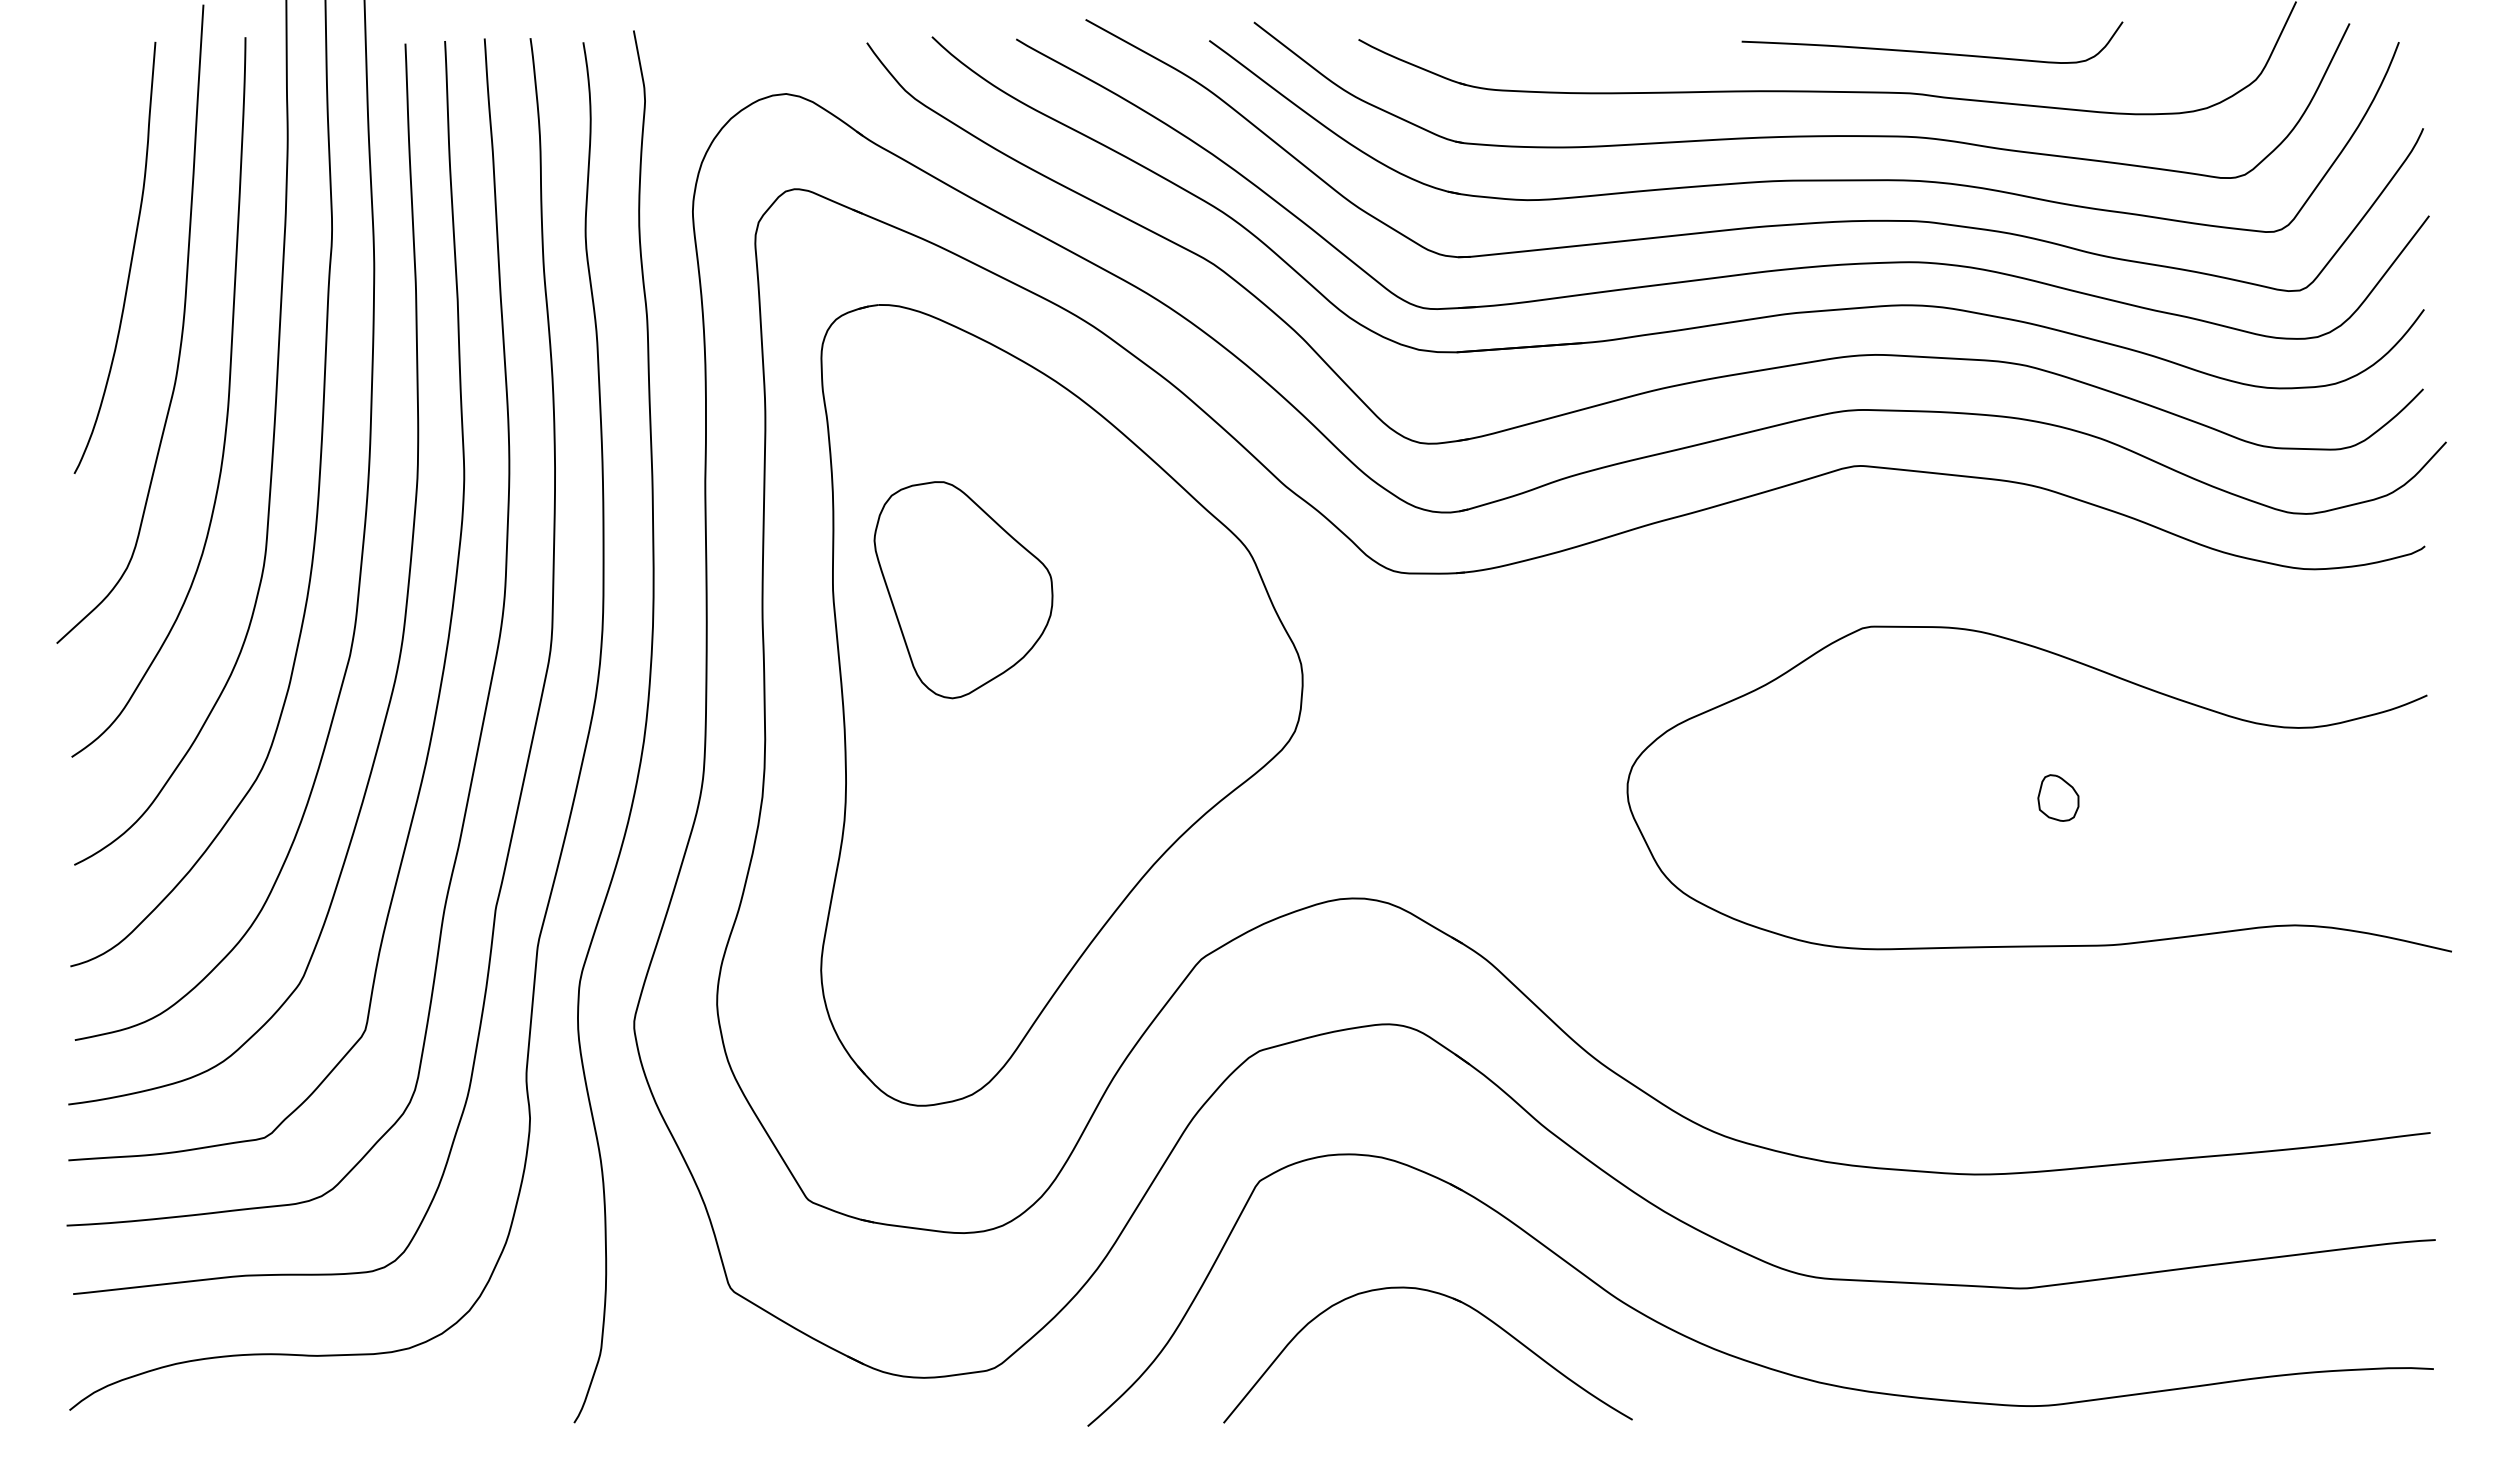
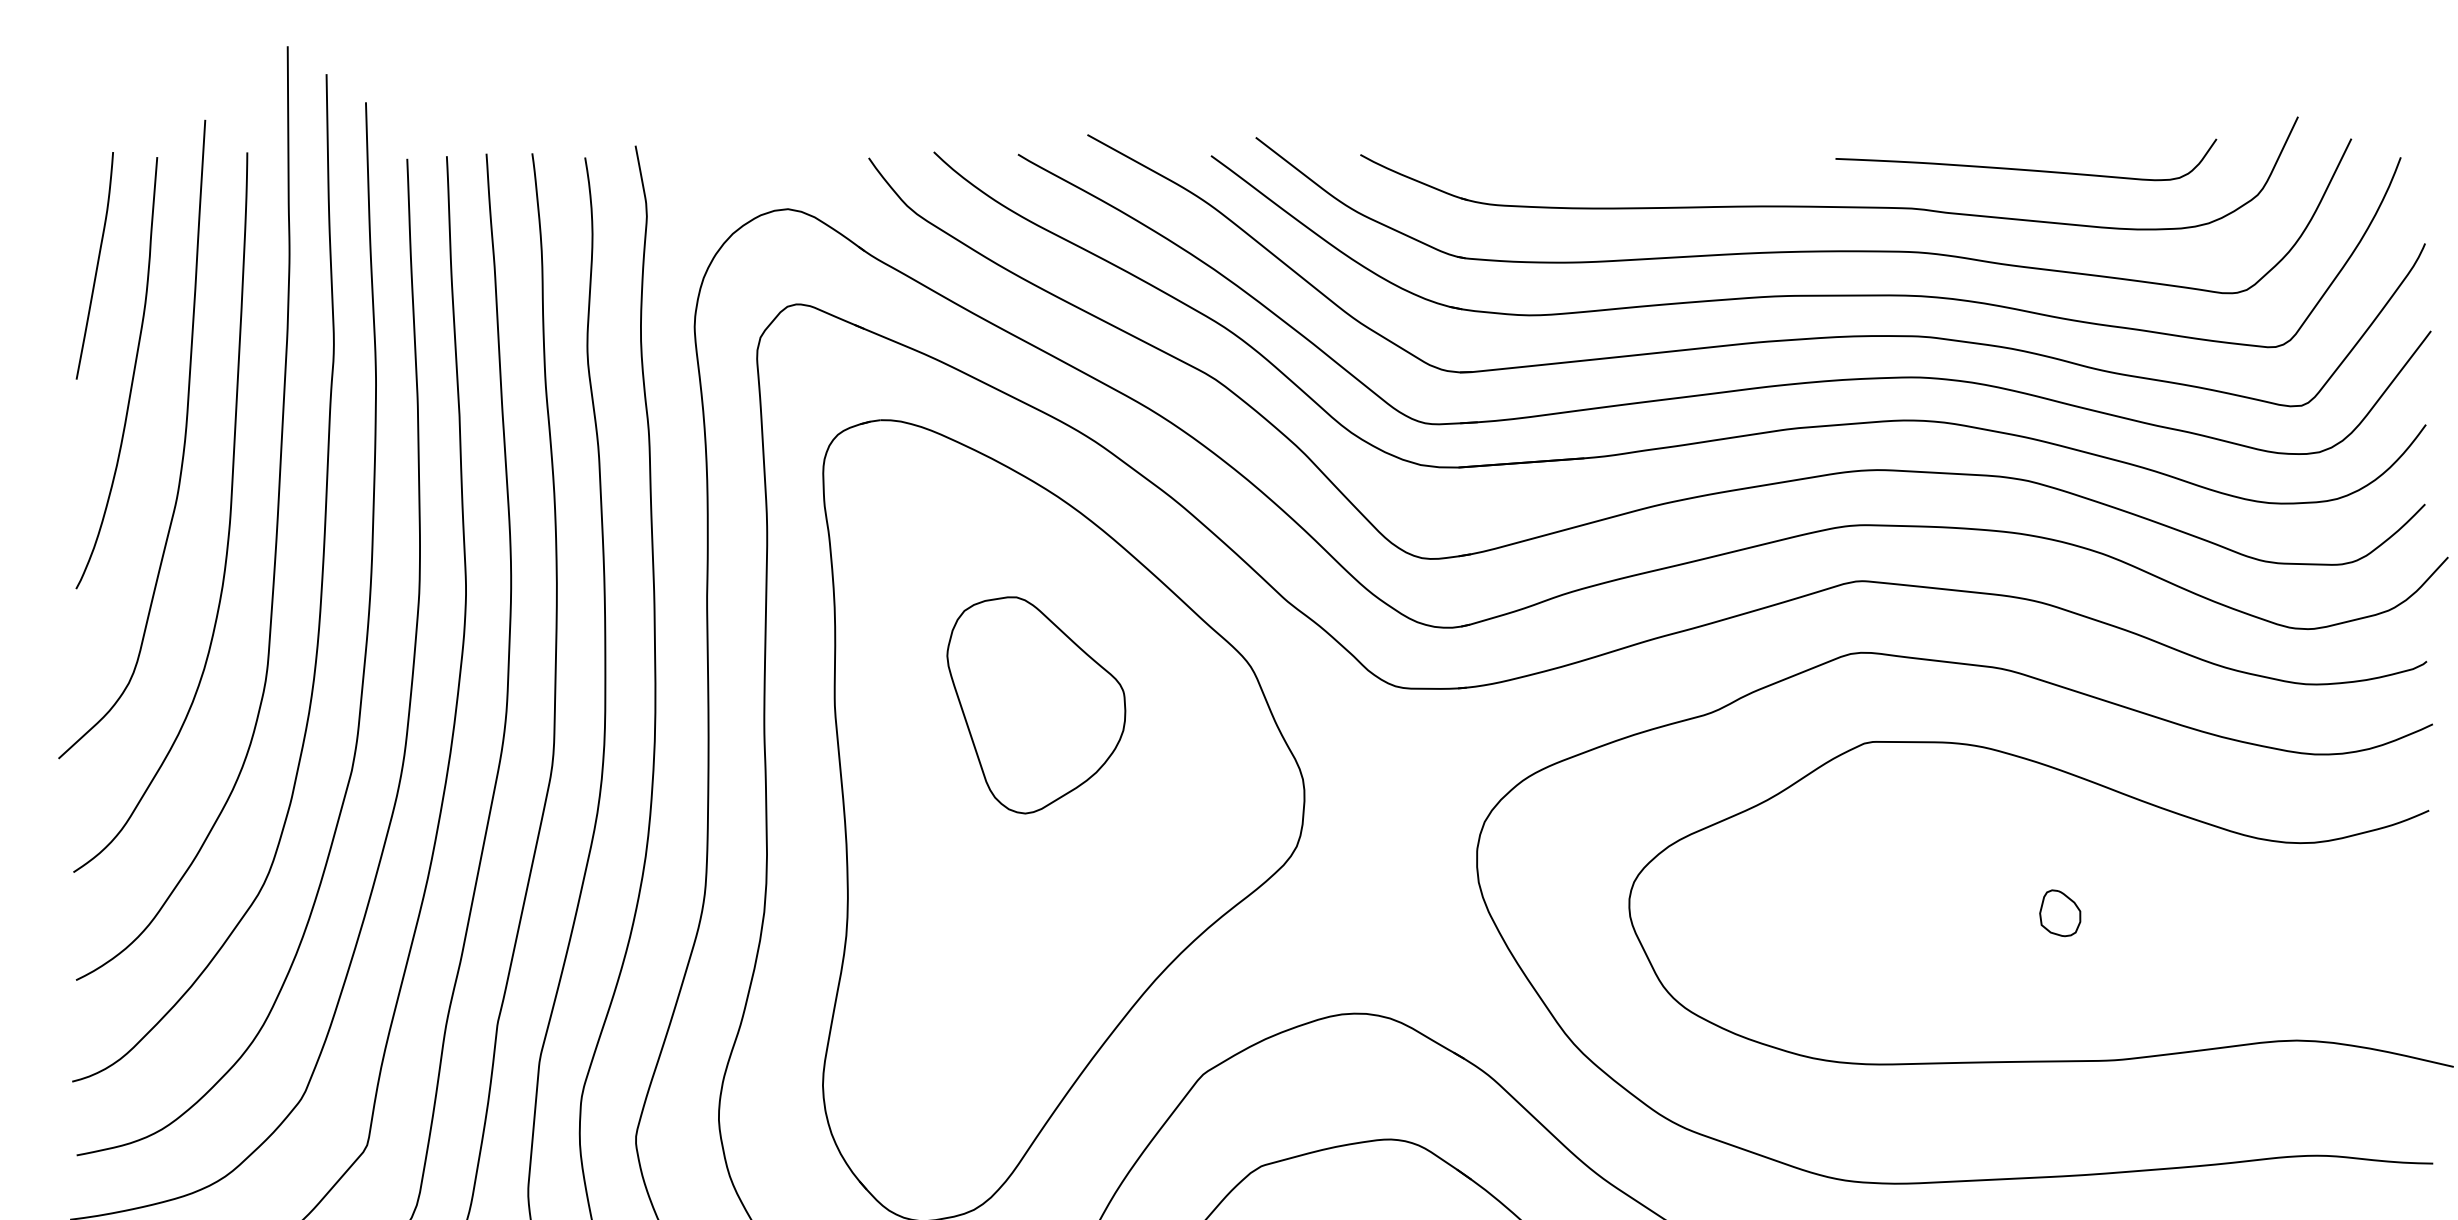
curve: (1931, 51) -> (2025, 168), moved
curve: (94, 150) -> (96, 265), added
curve: (2030, 563) -> (2032, 678), added
part: (963, 590) -> (1036, 705), moved

